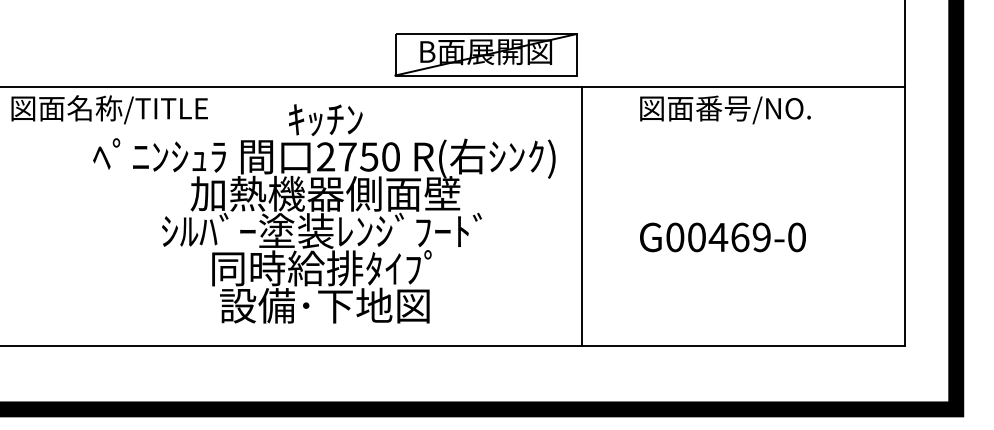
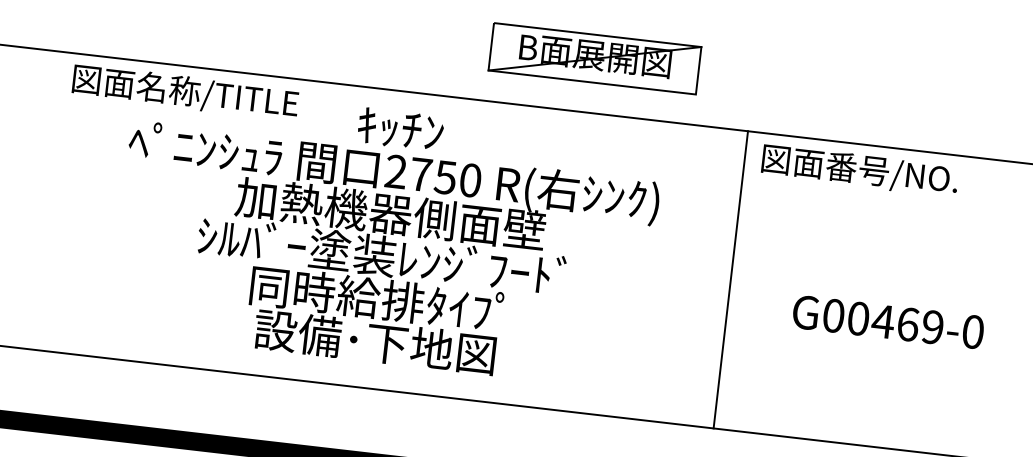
part: (485, 54) -> (594, 58), moved
text: (109, 109) -> (185, 92), moved
line: (582, 216) -> (731, 279), moved
text: (722, 237) -> (887, 322), moved

